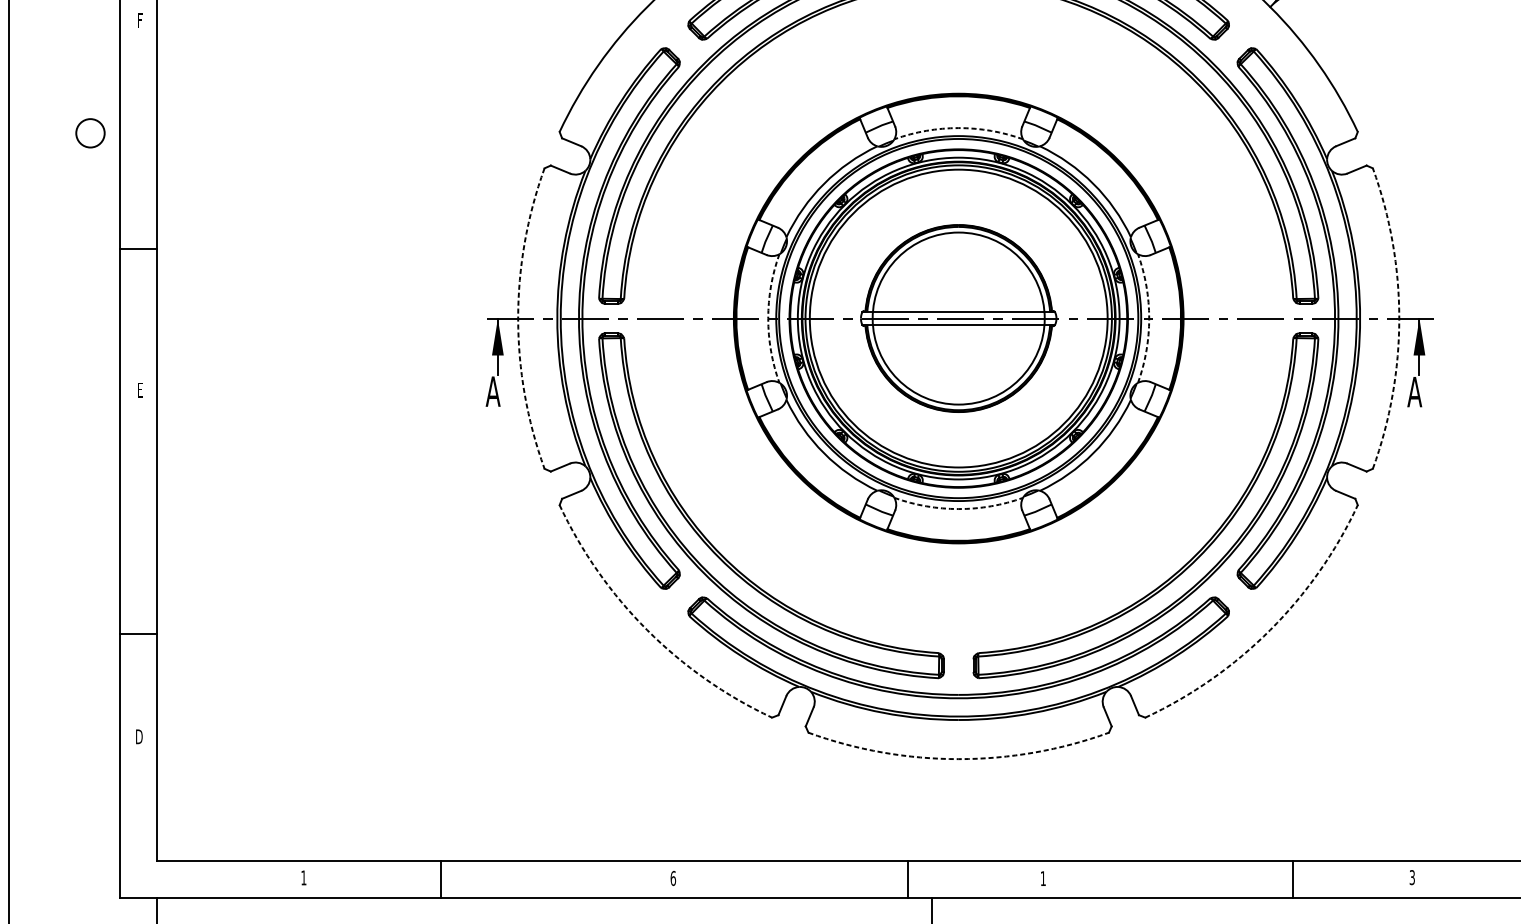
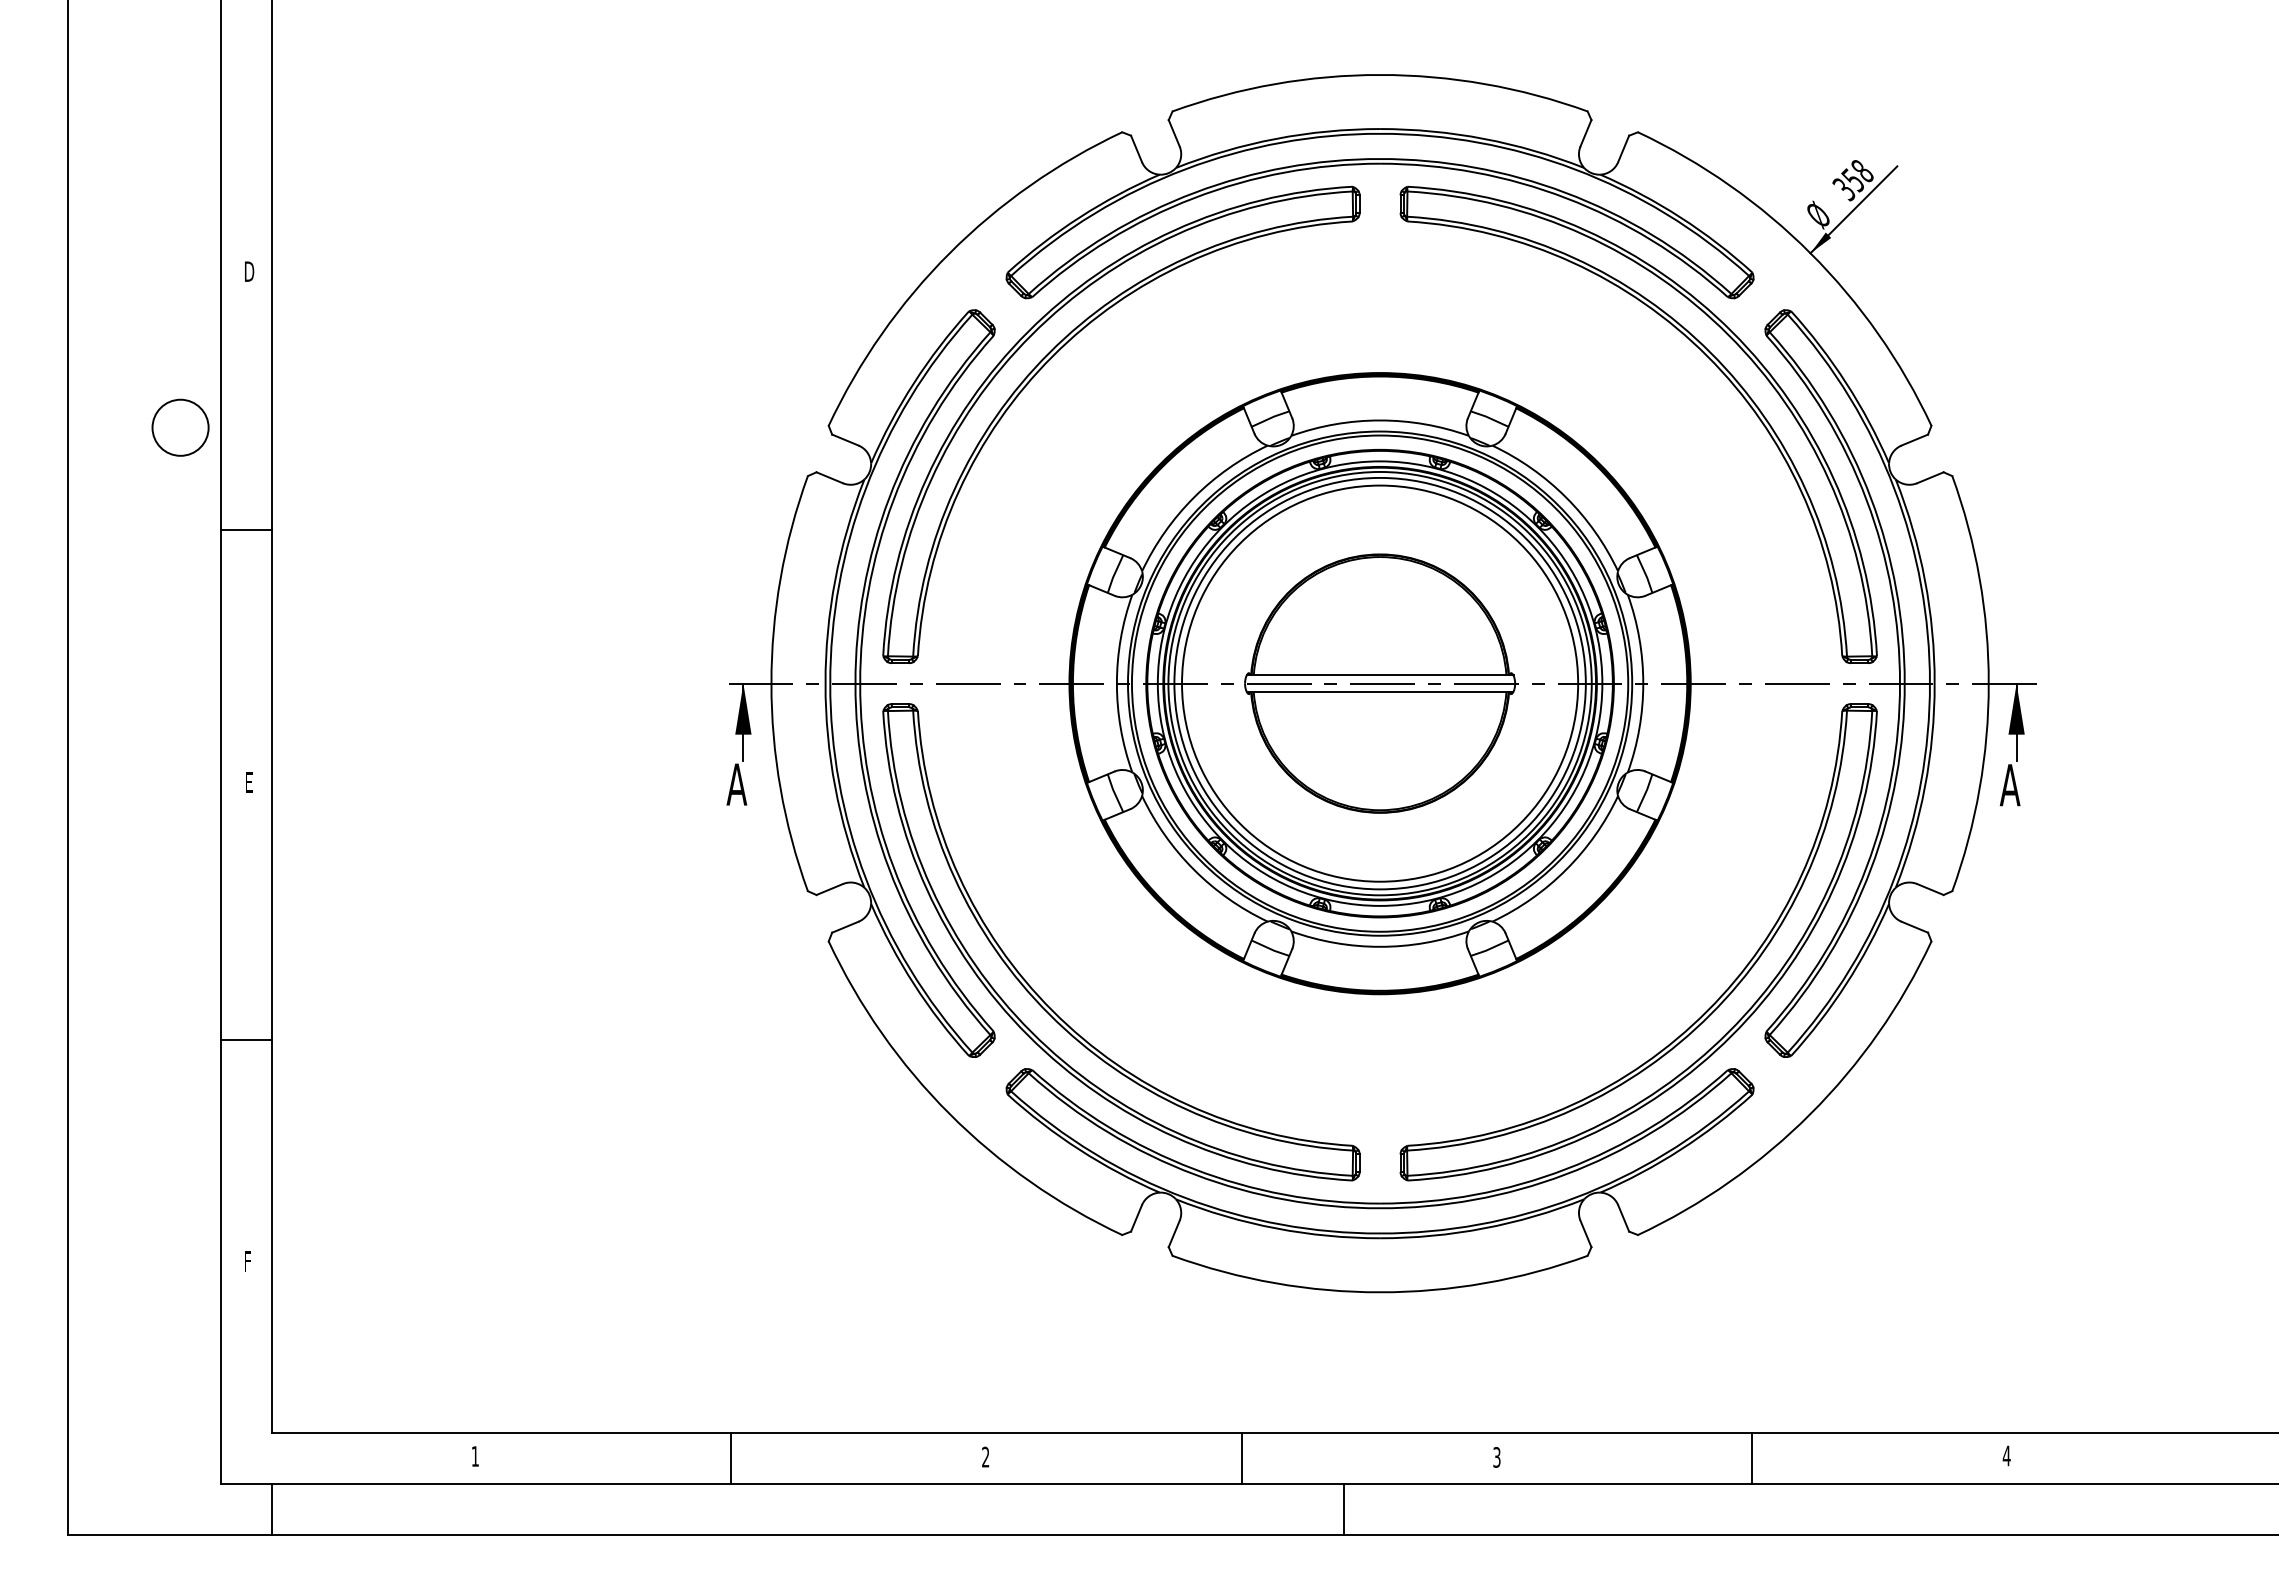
text: (140, 20) -> (249, 271), F -> D
arc: (959, 128) -> (1380, 420), dashed -> solid
circle: (90, 133) -> (180, 427), size x1.43
line: (138, 248) -> (246, 529), moved
arc: (518, 318) -> (771, 683), dashed -> solid
arc: (767, 318) -> (1116, 683), dashed -> solid
circle: (959, 318) -> (1380, 683), size x1.67
arc: (1149, 318) -> (1643, 683), dashed -> solid
arc: (1399, 318) -> (1988, 683), dashed -> solid
arc: (959, 508) -> (1380, 946), dashed -> solid
arc: (647, 630) -> (949, 1114), dashed -> solid
arc: (1270, 630) -> (1810, 1114), dashed -> solid
line: (138, 633) -> (246, 1039), moved
text: (138, 736) -> (247, 1261), D -> F
arc: (959, 759) -> (1380, 1292), dashed -> solid
text: (673, 877) -> (985, 1456), 6 -> 2
text: (1412, 877) -> (2006, 1455), 3 -> 4
line: (440, 878) -> (731, 1457), moved
line: (908, 878) -> (1241, 1457), moved
text: (1042, 878) -> (1496, 1457), 1 -> 3
line: (1293, 878) -> (1751, 1457), moved

